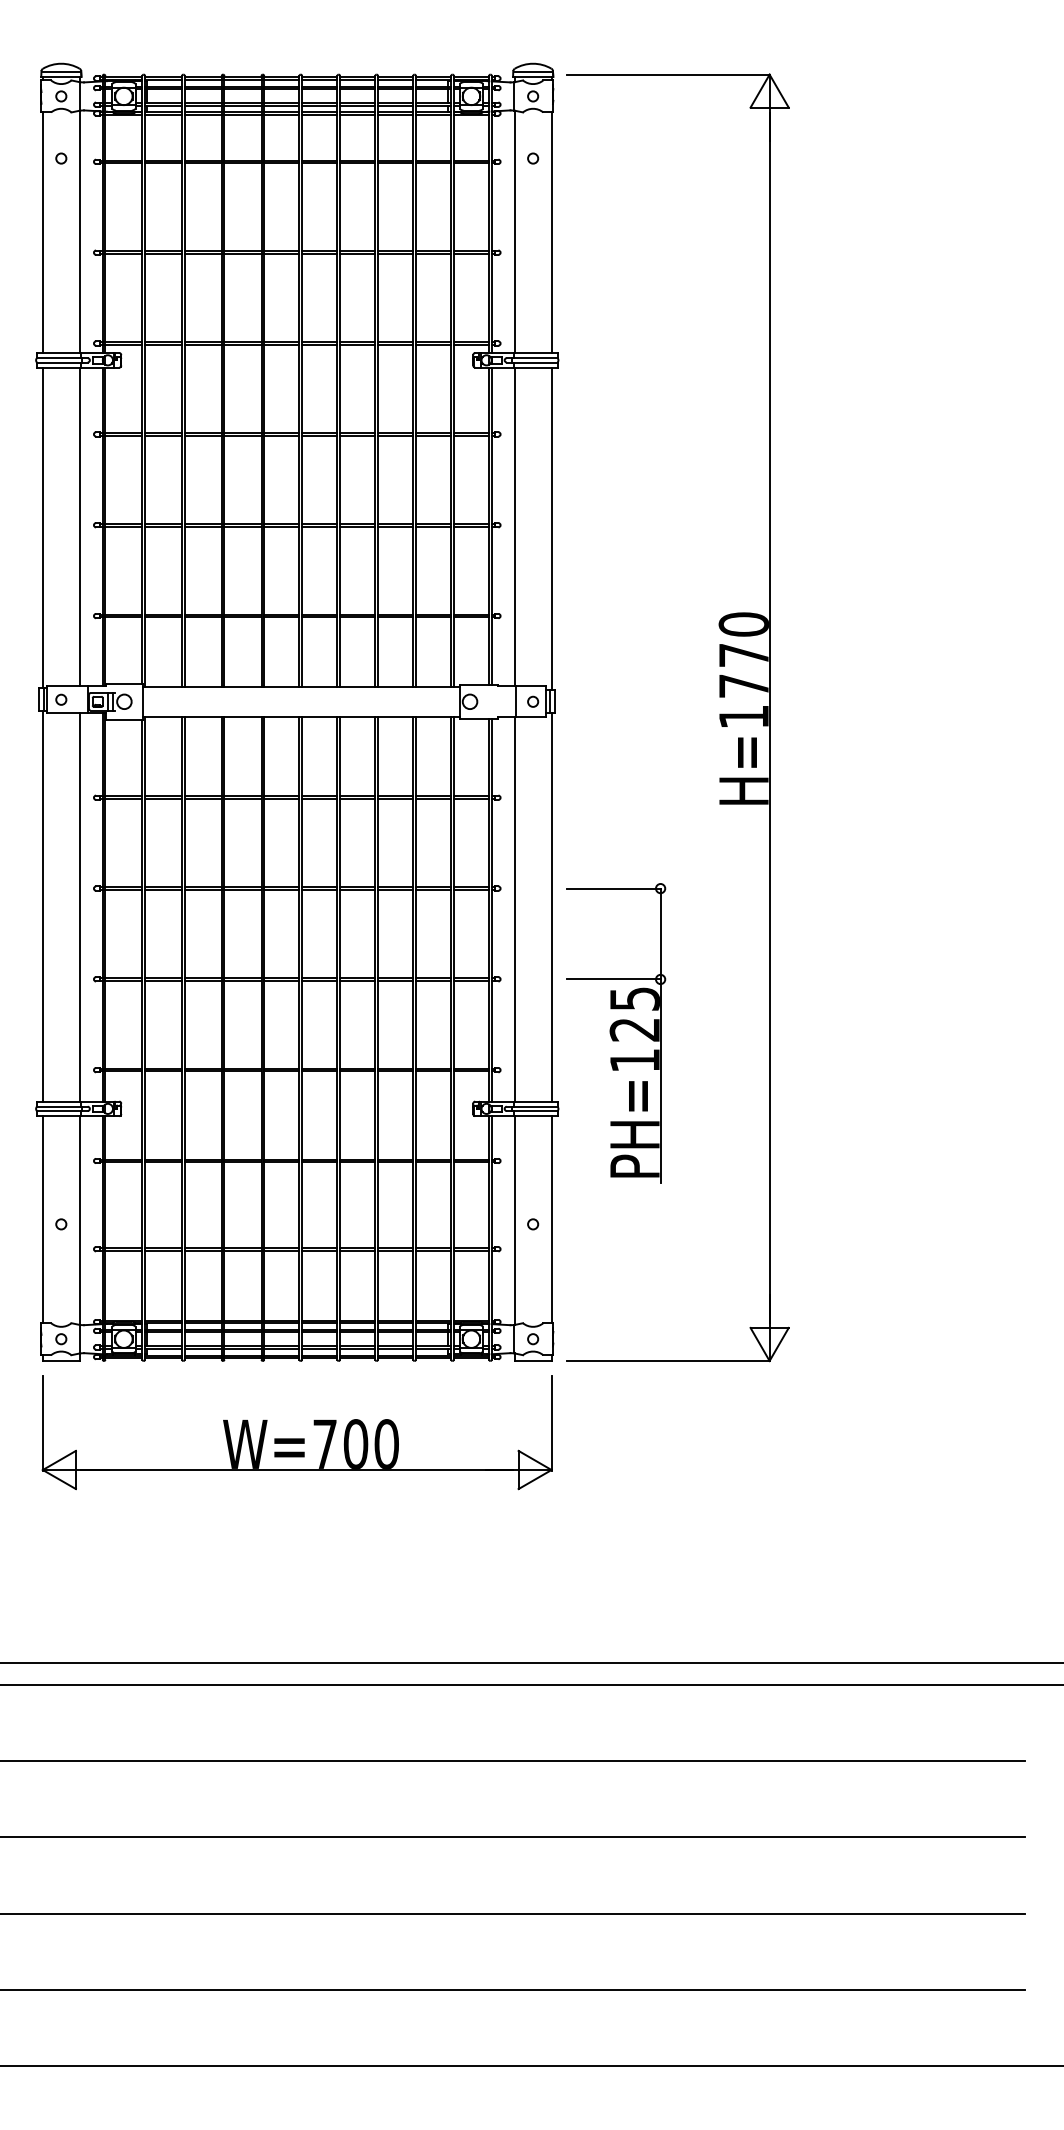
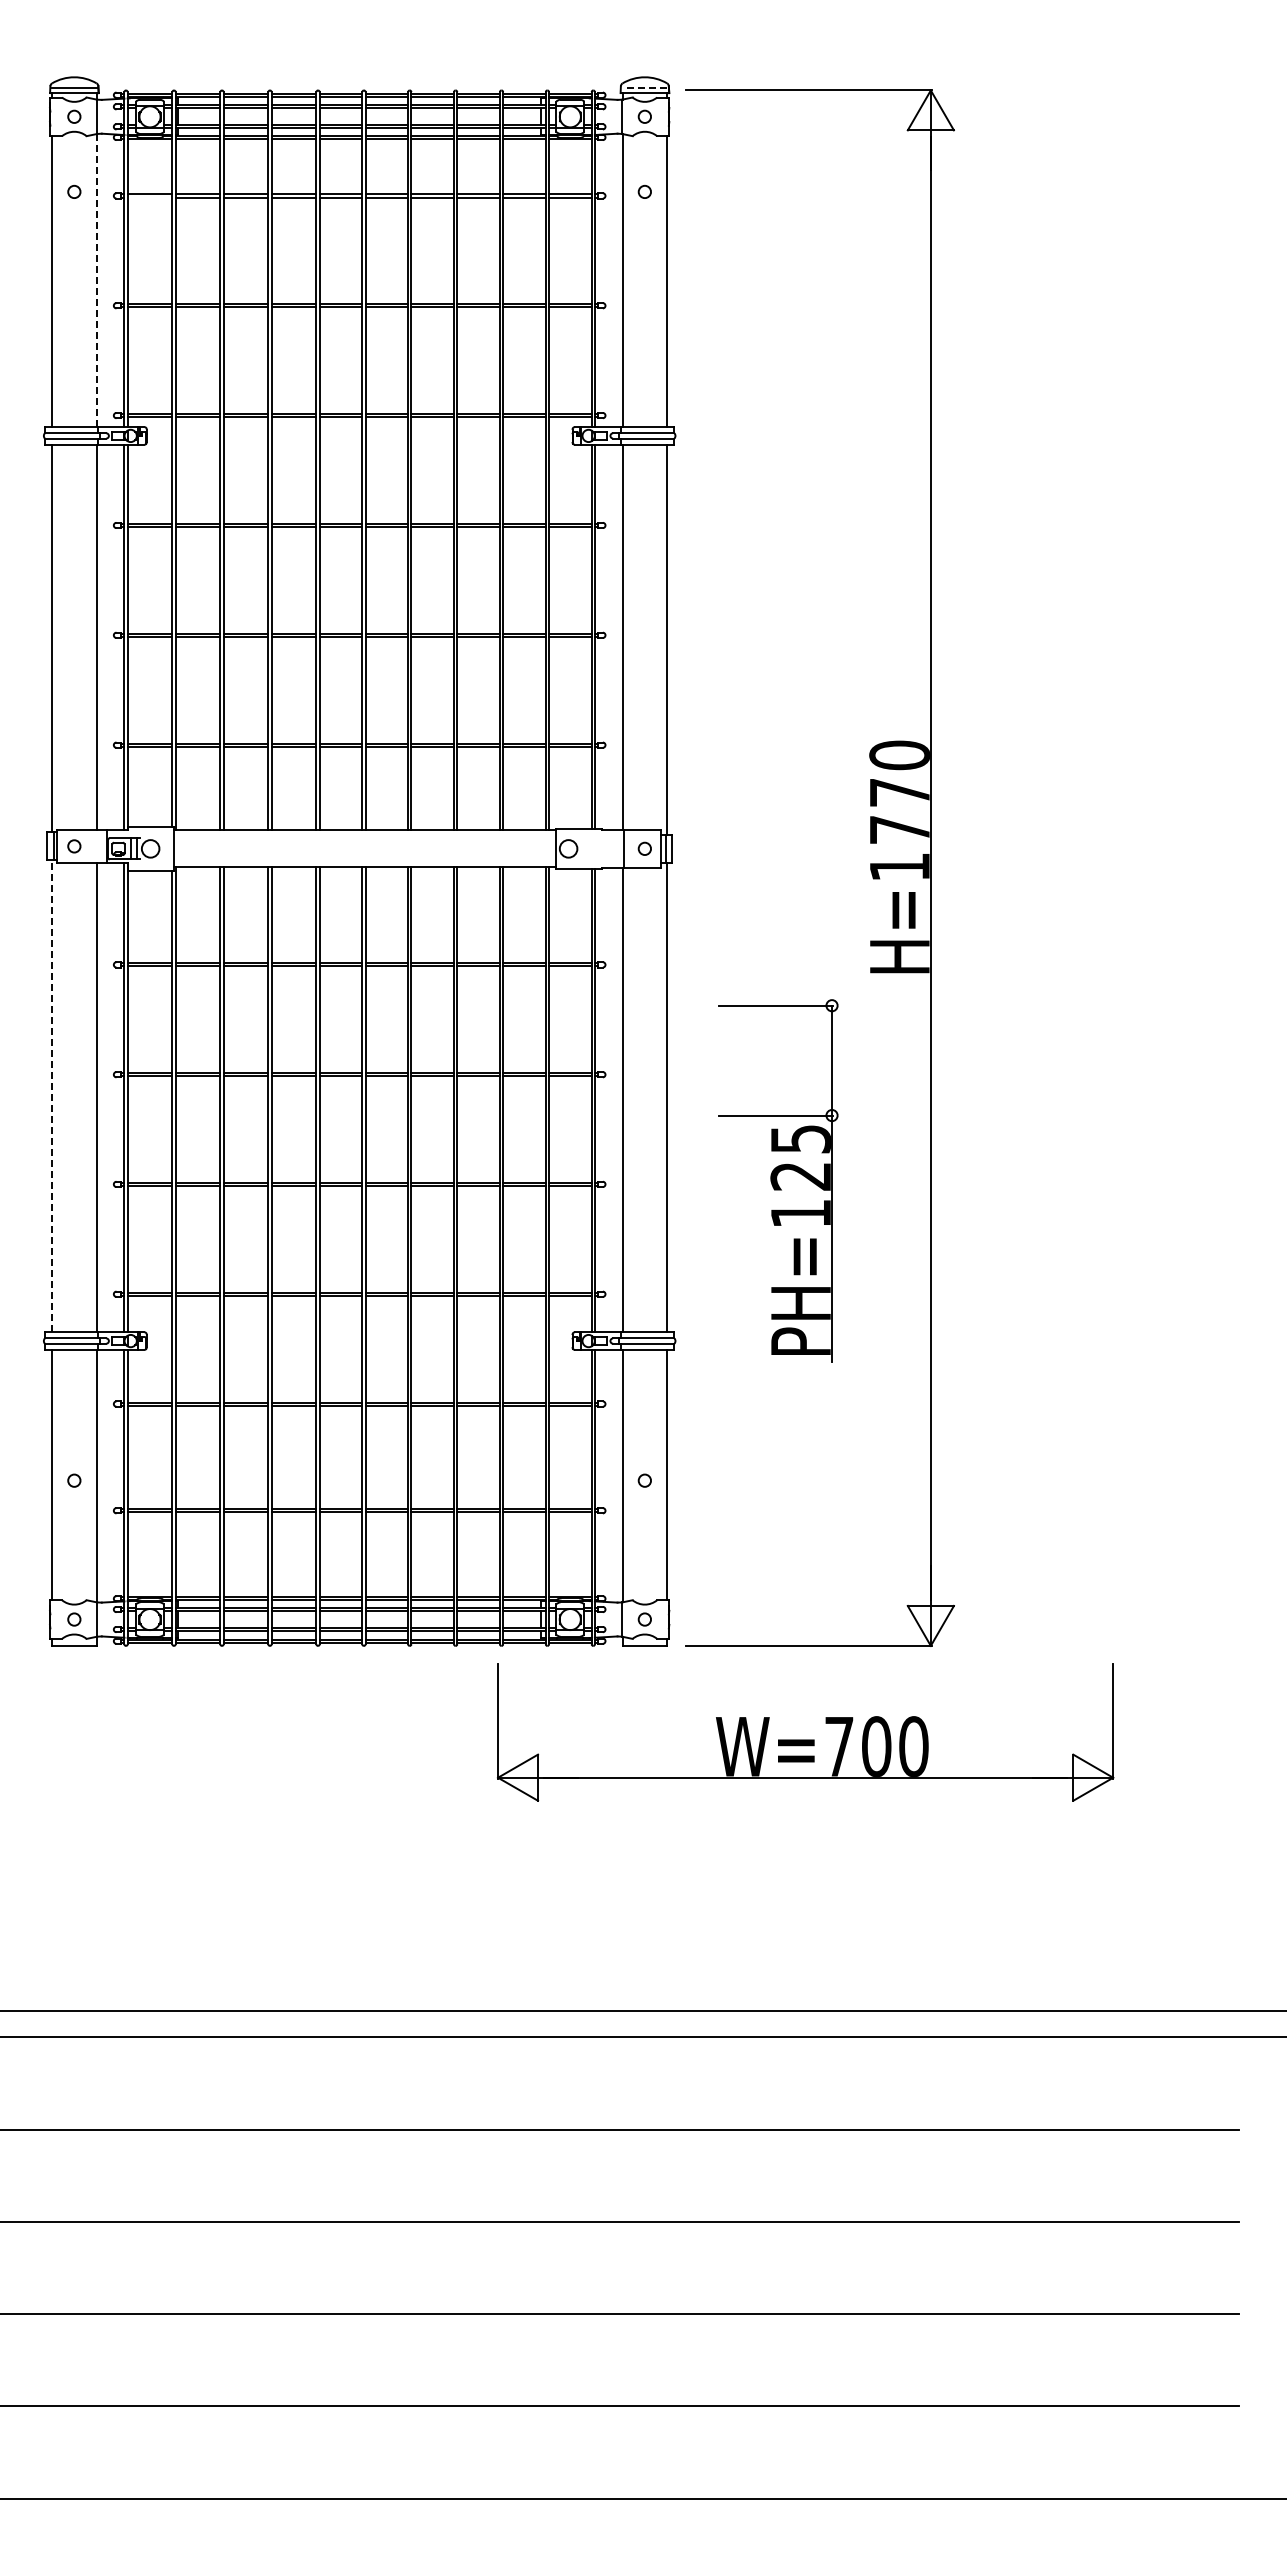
line: (532, 72) -> (644, 87), solid -> dashed
line: (123, 163) -> (149, 197), removed
line: (79, 231) -> (96, 280), solid -> dashed
line: (43, 906) -> (52, 1096), solid -> dashed
part: (616, 1033) -> (778, 1180), moved
part: (297, 1438) -> (805, 1739), moved

